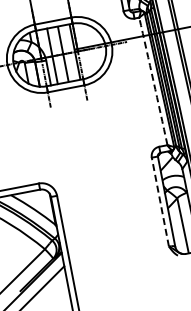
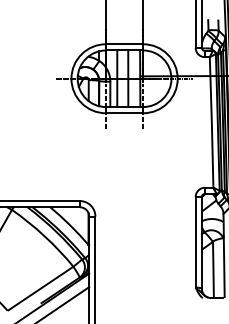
arc: (153, 81) -> (211, 122), dashed -> solid
line: (160, 201) -> (195, 241), dashed -> solid

